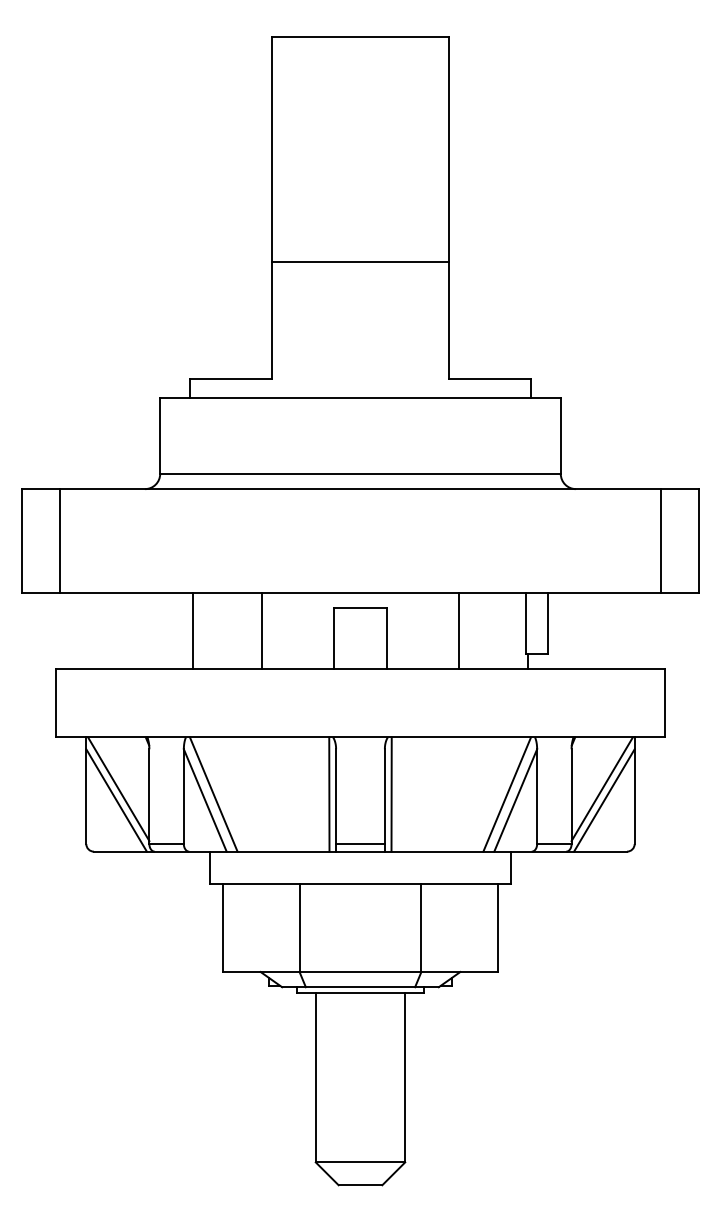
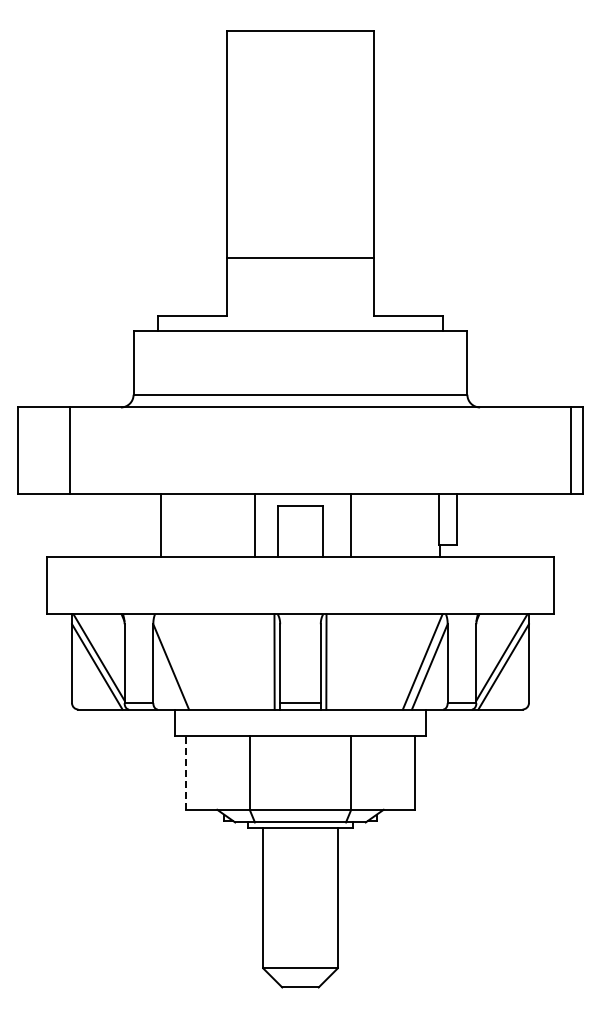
line: (360, 262) -> (300, 258), moved
line: (59, 540) -> (69, 450), moved
line: (661, 540) -> (571, 450), moved
line: (262, 630) -> (255, 525), moved
line: (458, 630) -> (350, 525), moved
line: (214, 794) -> (178, 661), removed
line: (222, 927) -> (185, 772), solid -> dashed

